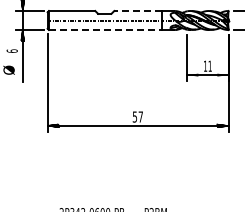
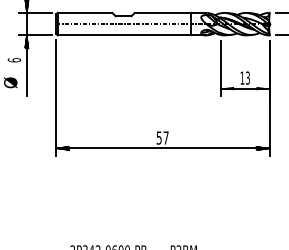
line: (138, 11) -> (163, 13), dashed -> solid
line: (105, 30) -> (124, 35), dashed -> solid
text: (209, 65) -> (247, 77), 11 -> 13

